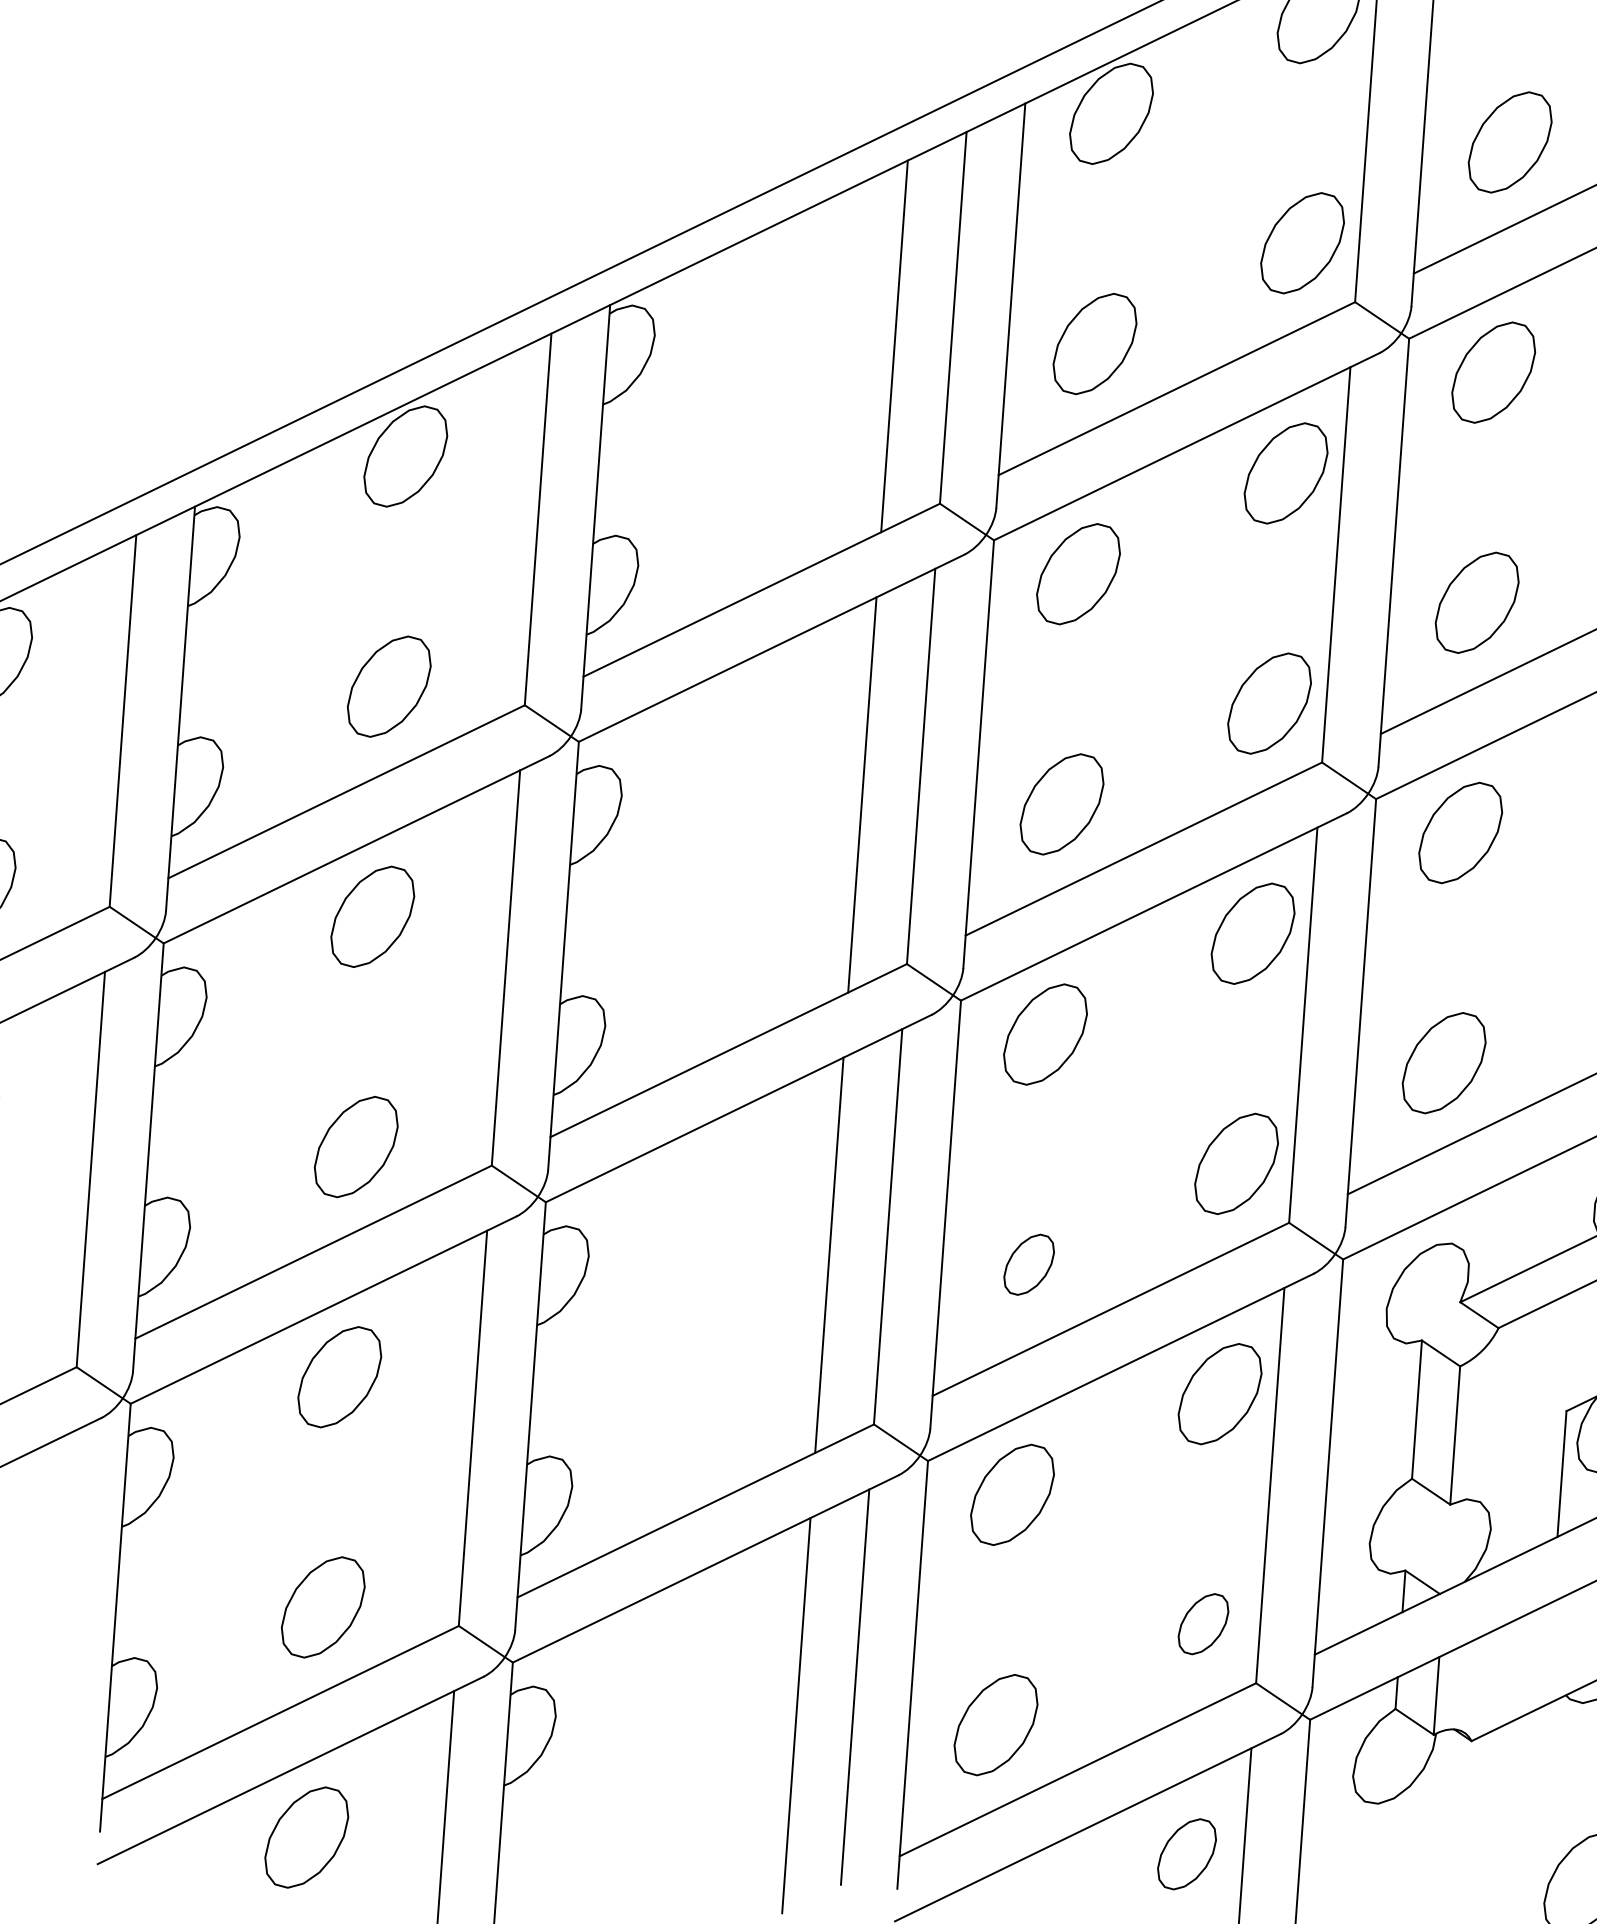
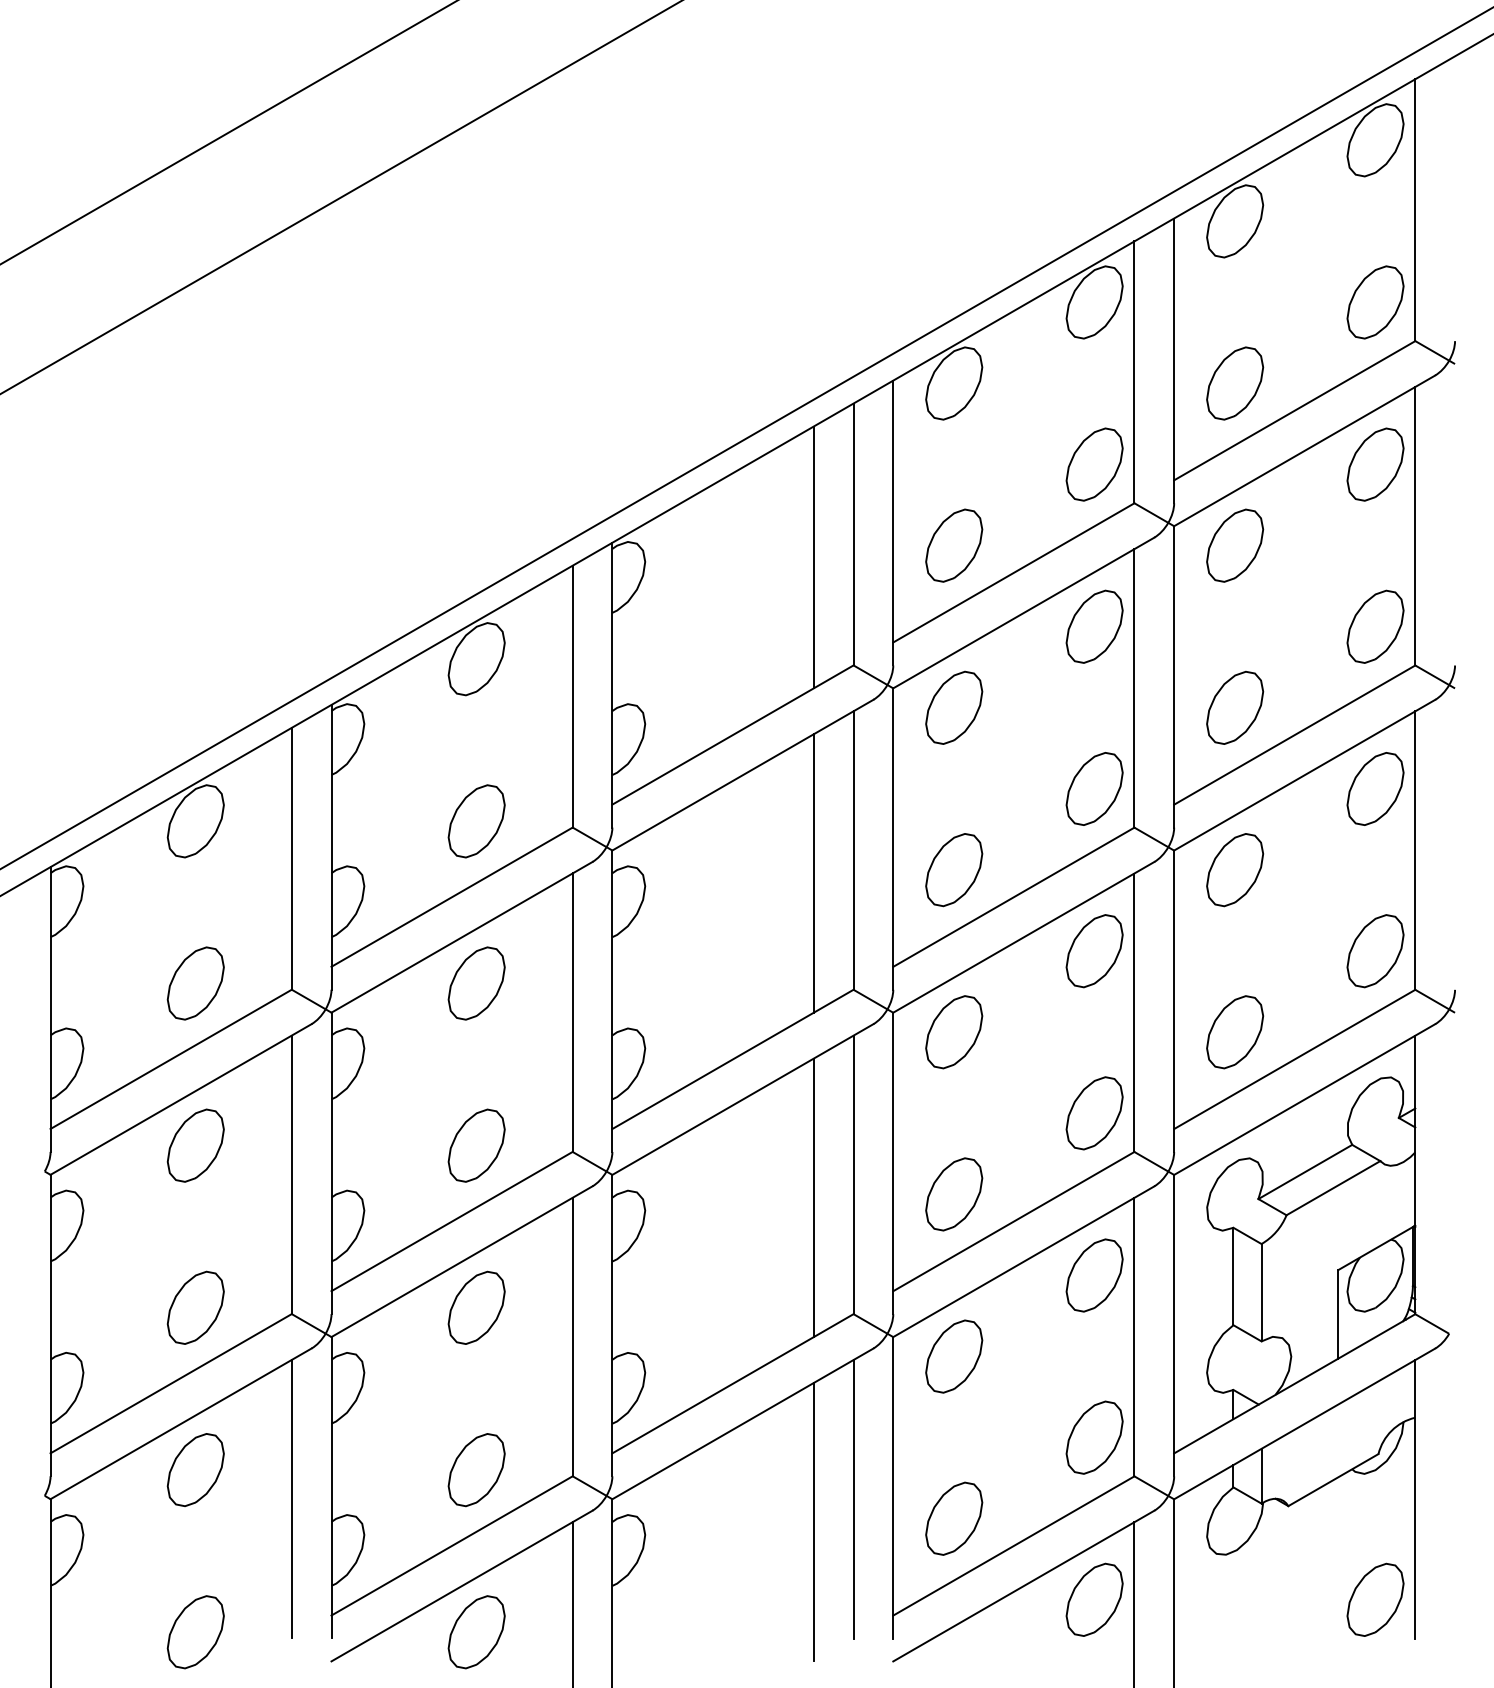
part: (1029, 1264) -> (954, 1194), size x1.67
part: (1203, 1623) -> (1094, 1437), size x1.67
line: (57, 1628) -> (291, 1498), added
part: (1186, 1853) -> (1094, 1599), size x1.43

